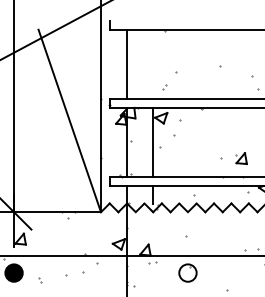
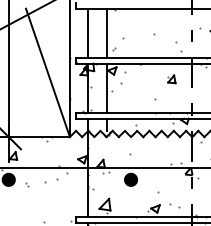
line: (153, 63) -> (106, 32), added
part: (241, 158) -> (171, 79), moved
fill: (187, 272) -> (130, 179), added

